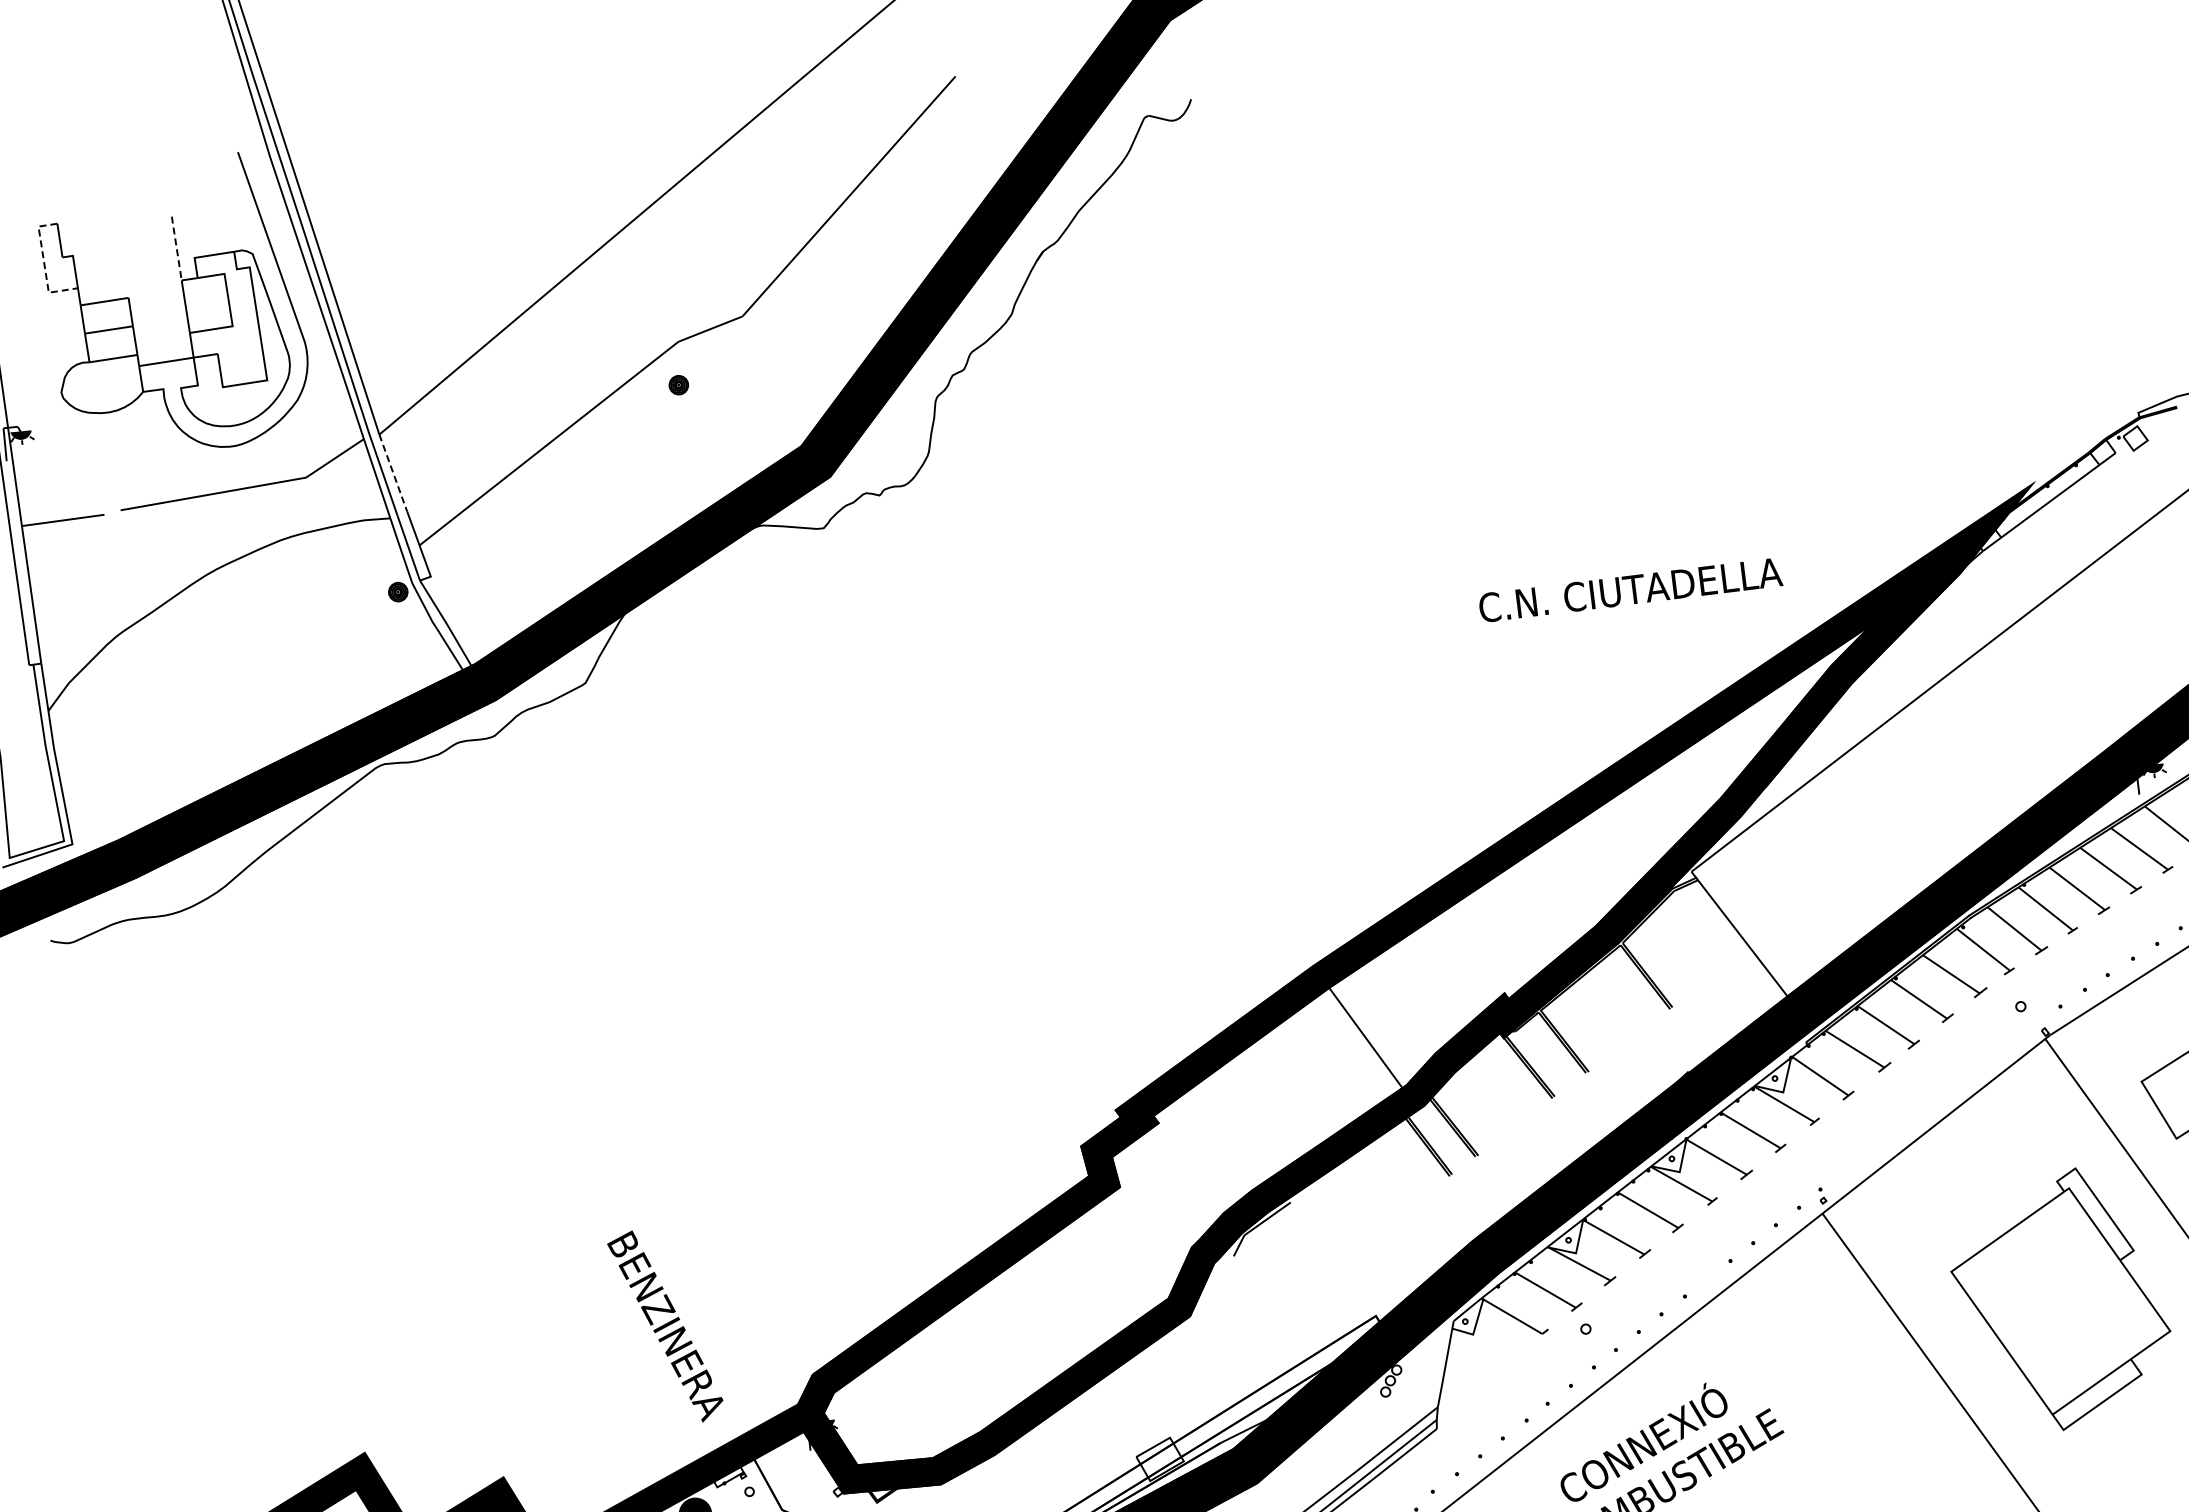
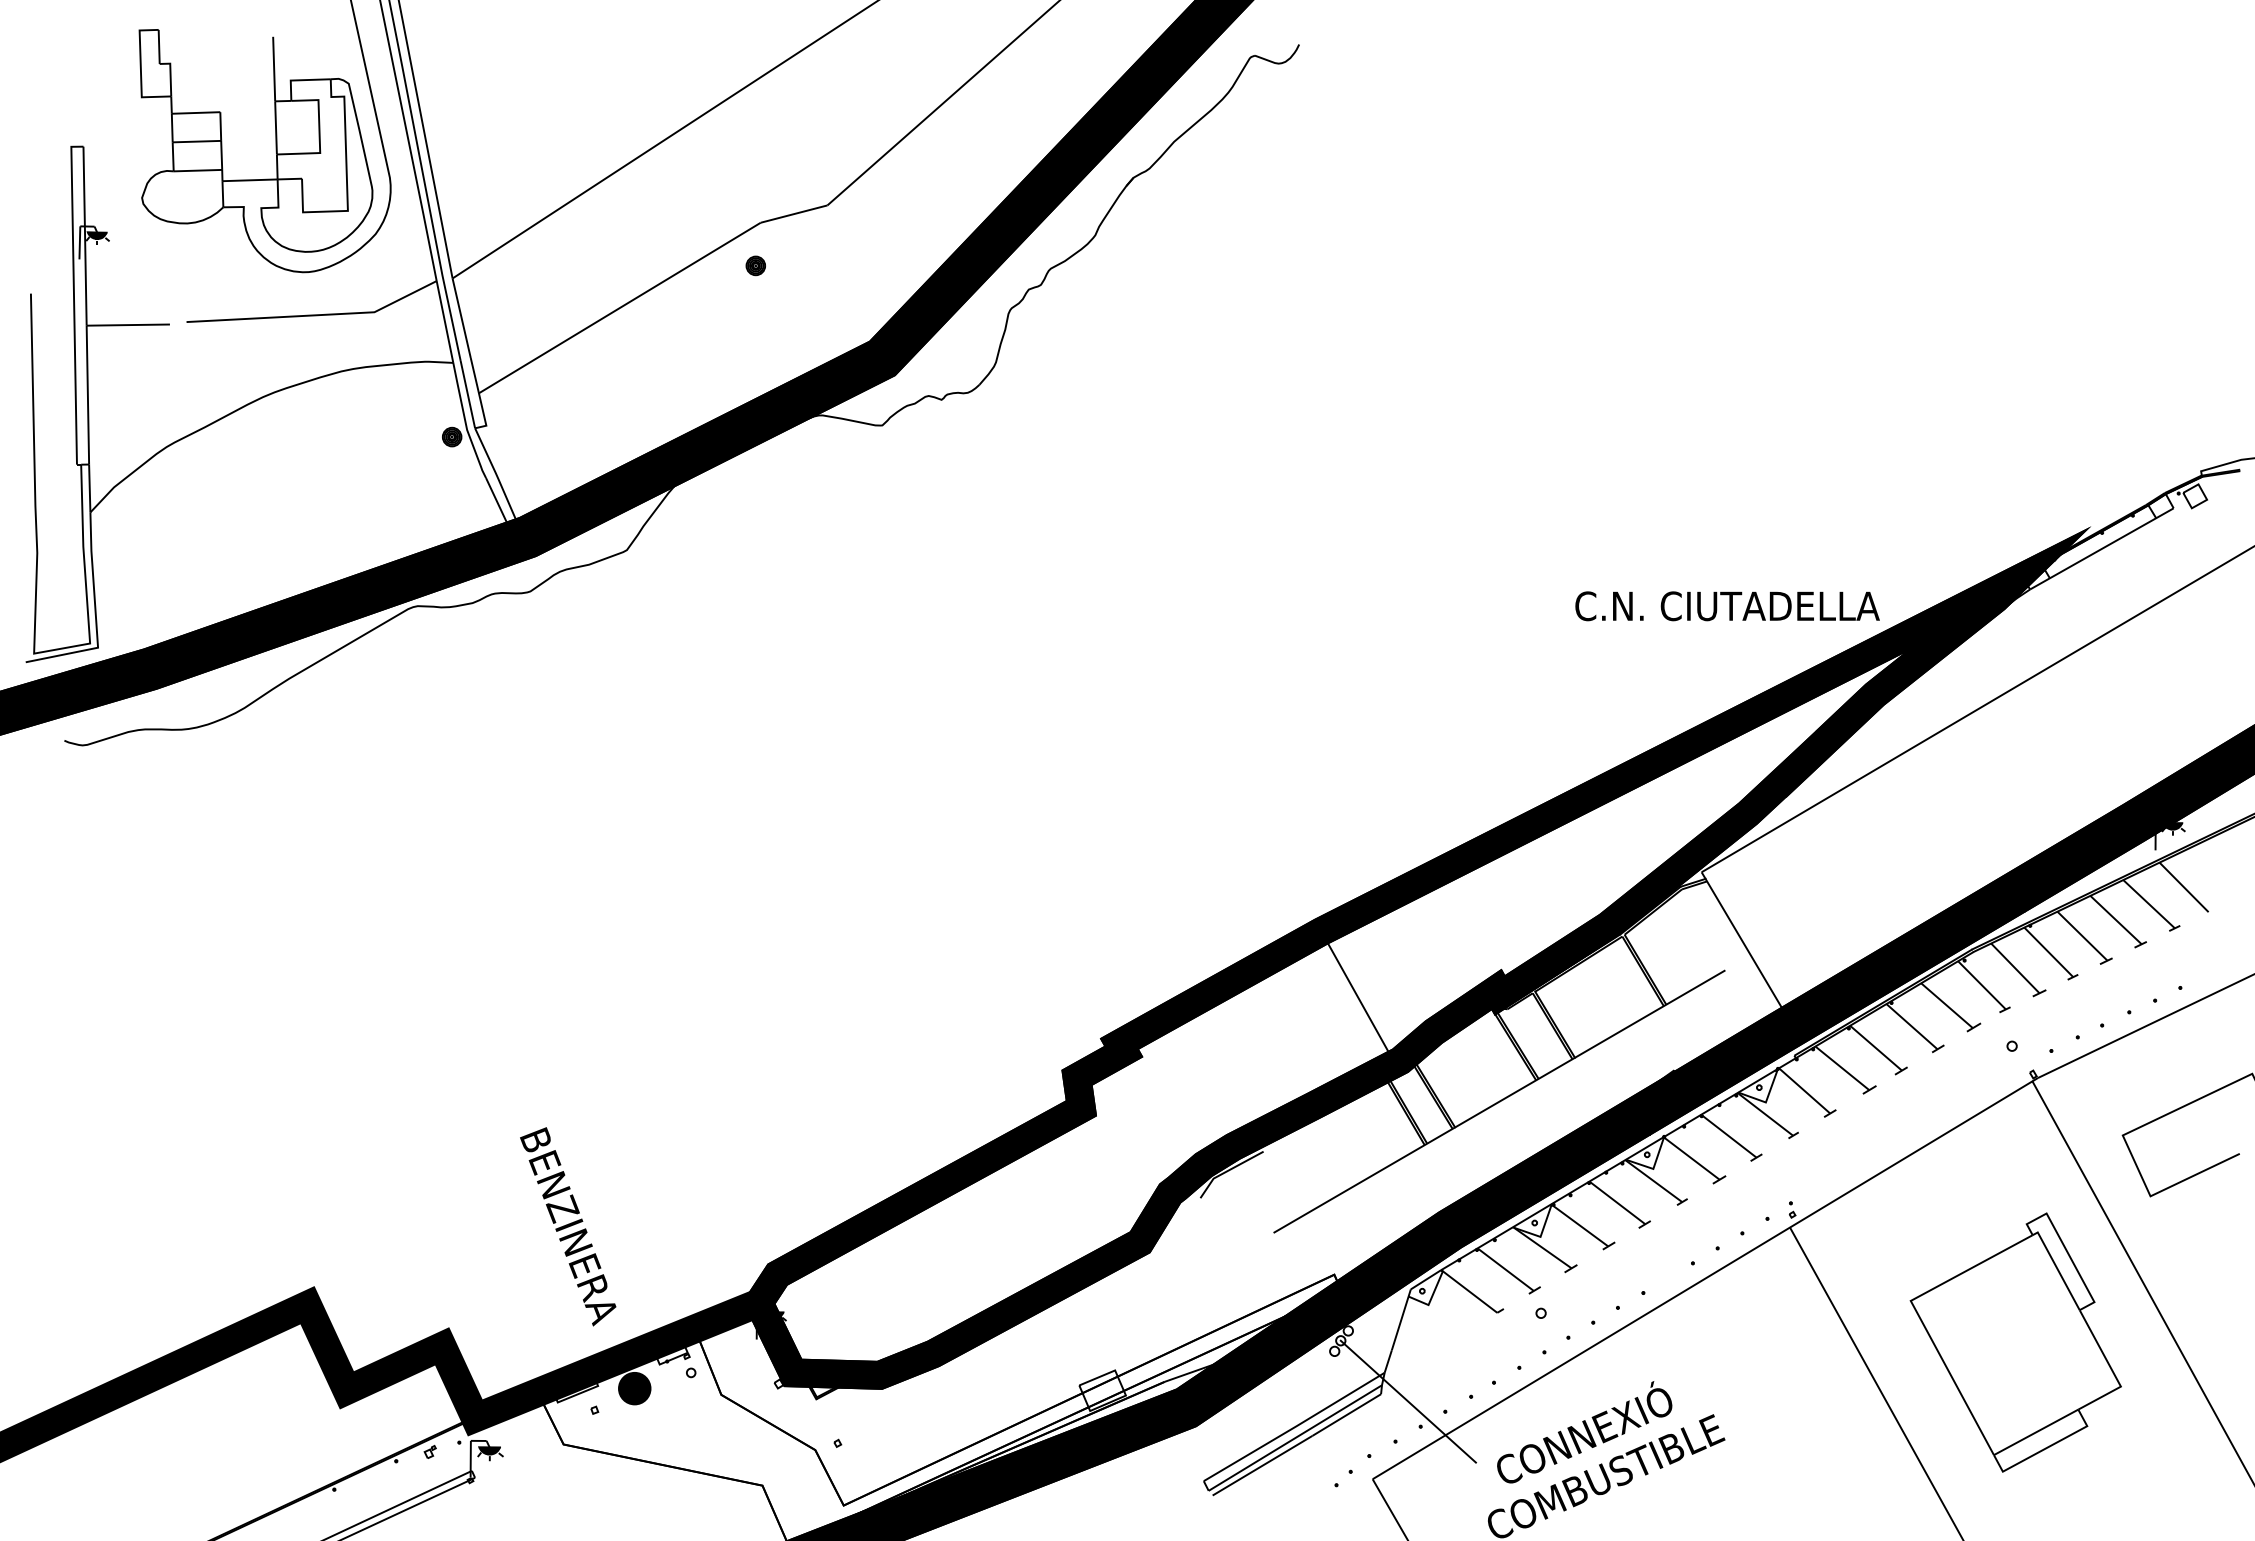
line: (177, 248) -> (274, 69), dashed -> solid
line: (44, 265) -> (140, 69), dashed -> solid
line: (393, 473) -> (461, 318), dashed -> solid
text: (1630, 590) -> (1727, 606), moved
line: (1518, 1123) -> (1499, 1101), added
text: (666, 1326) -> (568, 1226), moved
line: (1464, 1432) -> (1407, 1401), added

